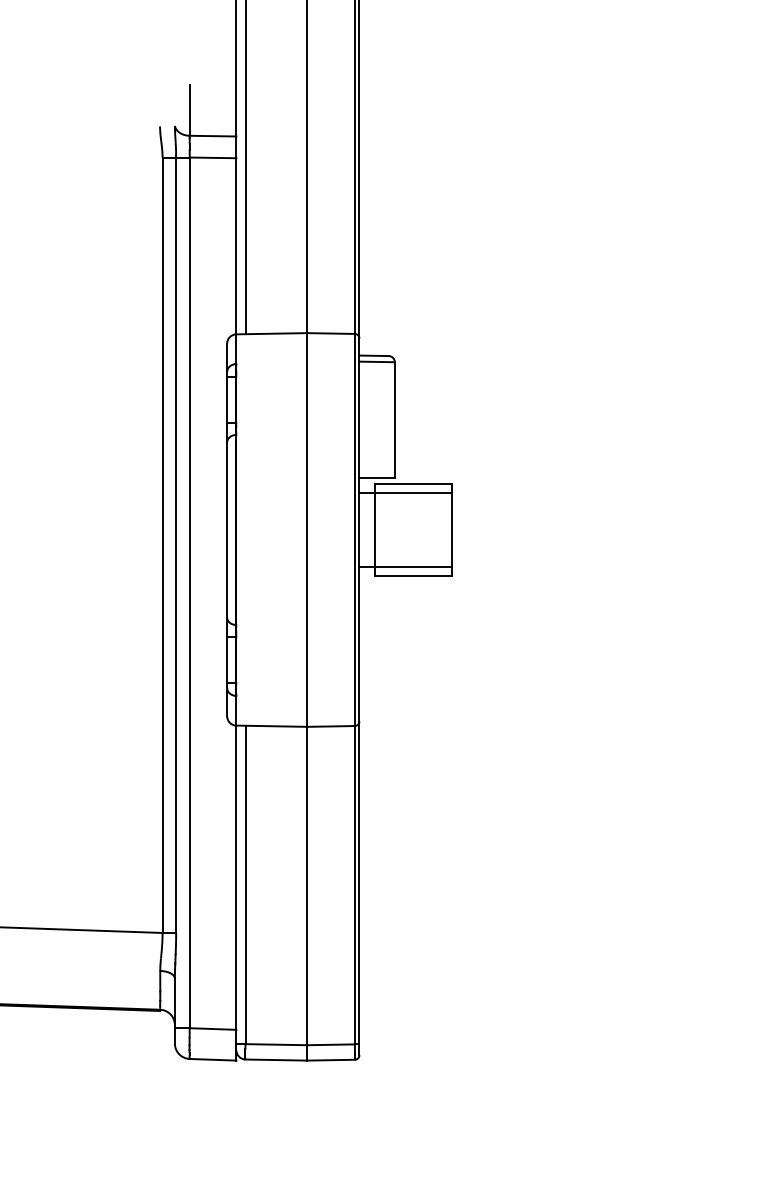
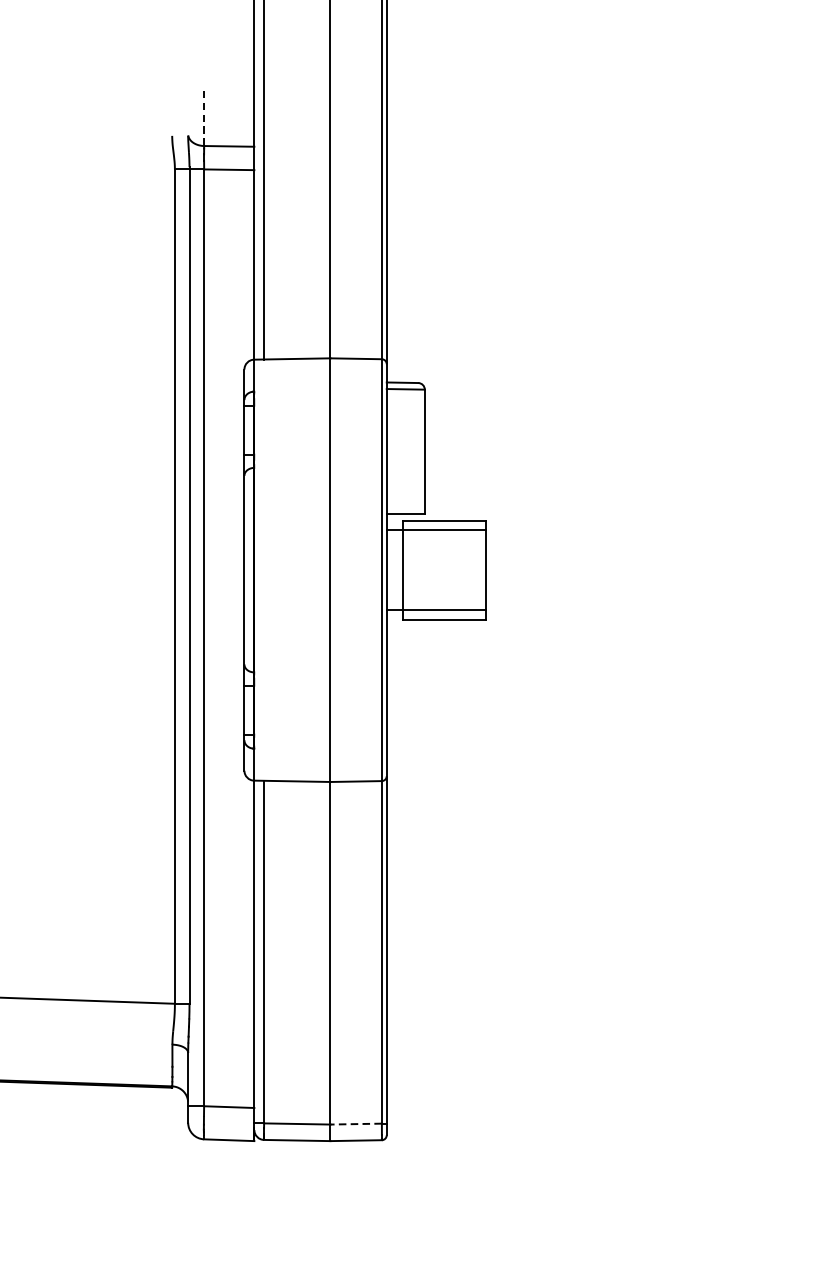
line: (189, 110) -> (203, 118), solid -> dashed
line: (331, 1044) -> (356, 1123), solid -> dashed

